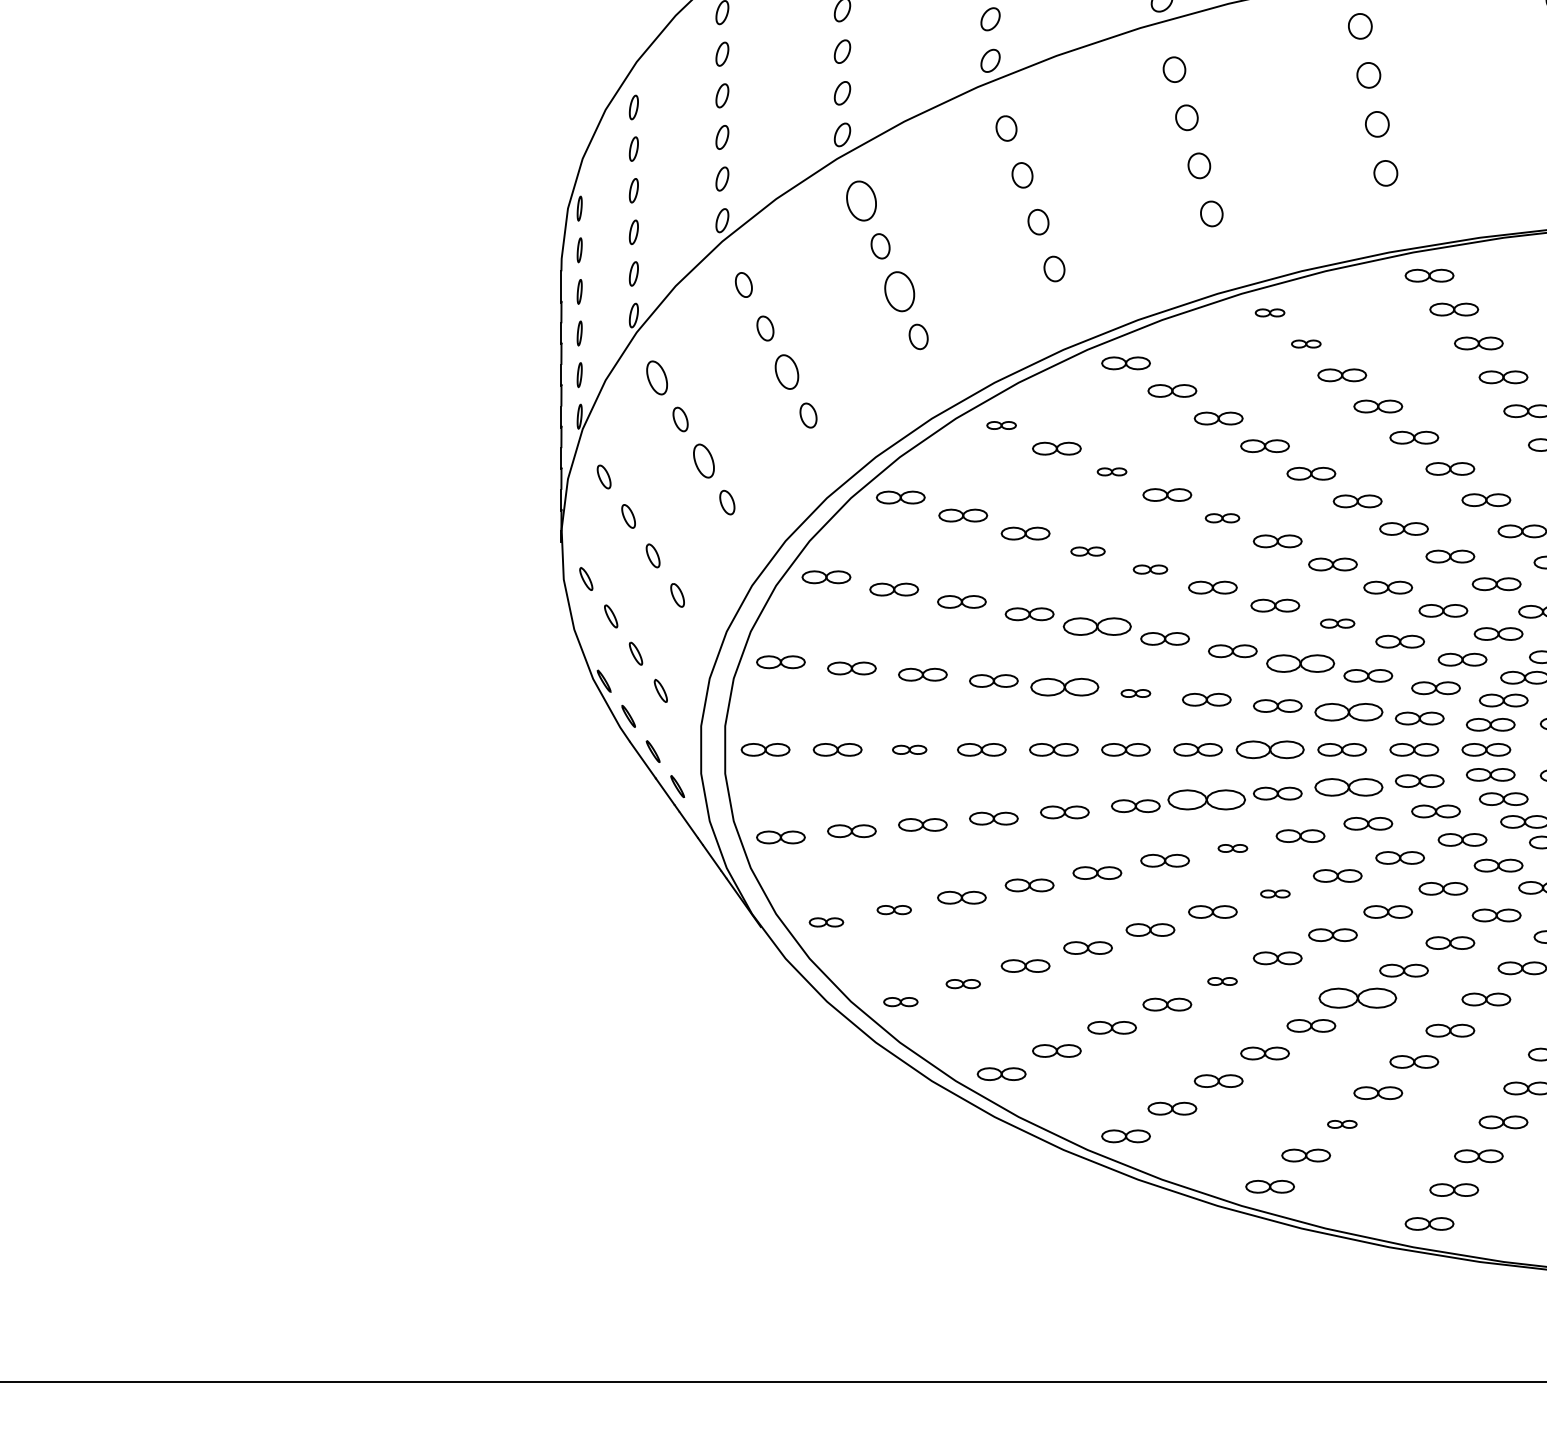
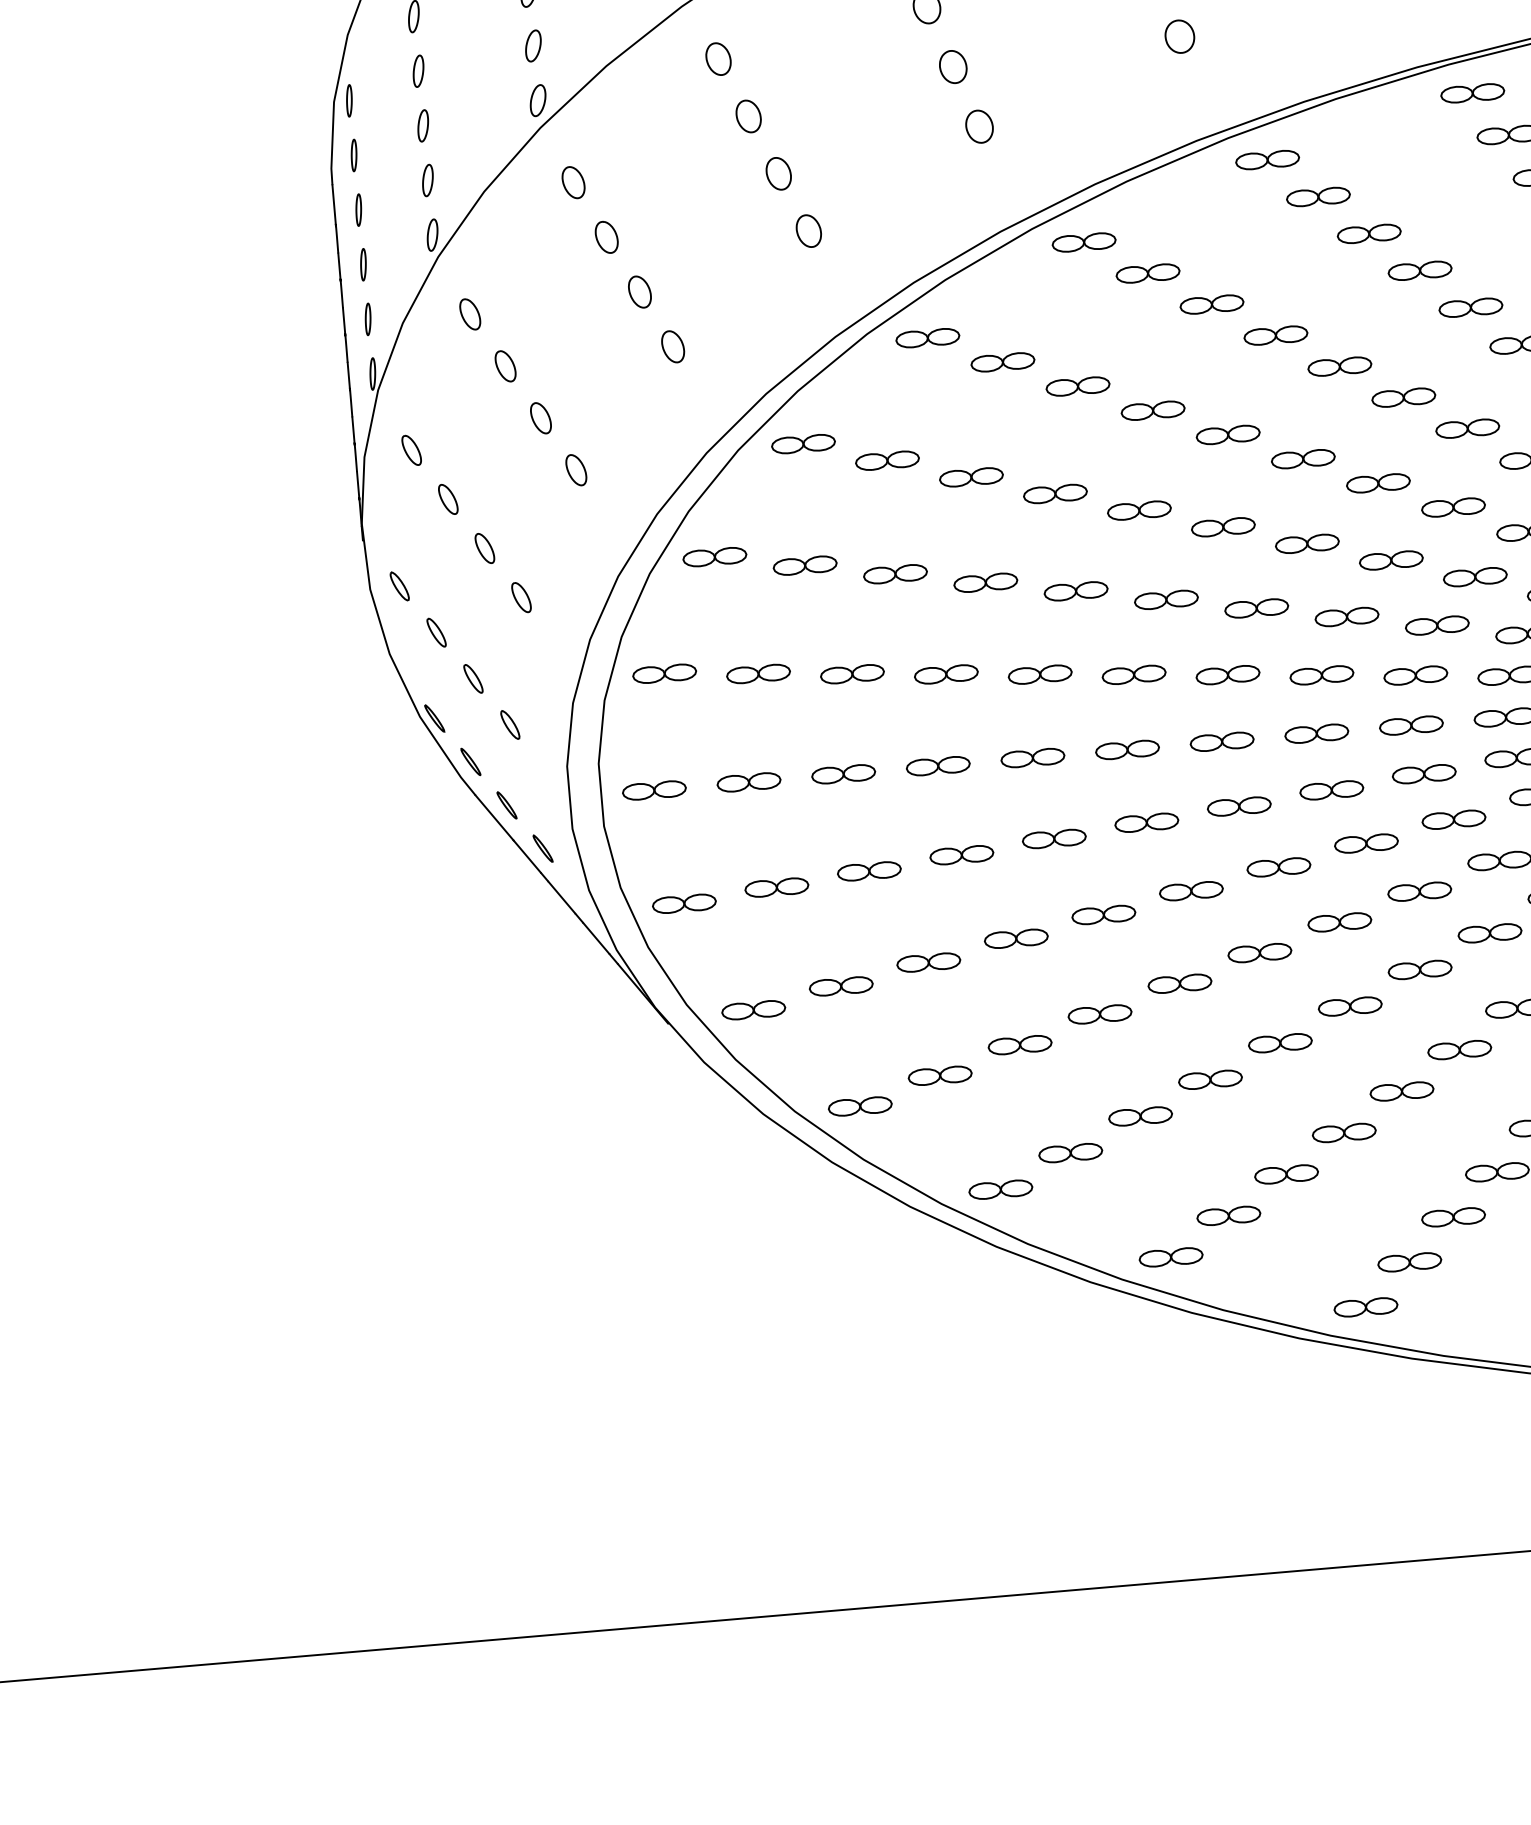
part: (861, 200) -> (718, 58), size x0.62
part: (899, 291) -> (778, 173), size x0.62
part: (1269, 312) -> (1266, 159), size x1.67
part: (1306, 343) -> (1318, 196), size x1.67
part: (786, 371) -> (639, 291), size x0.71
part: (657, 377) -> (470, 313), size x0.71
part: (1001, 425) -> (927, 338), size x1.67
part: (703, 460) -> (540, 417), size x0.71
part: (1111, 471) -> (1077, 386), size x1.67
part: (1222, 518) -> (1228, 435), size x1.43
part: (1087, 551) -> (1054, 493), size x1.43
part: (1150, 569) -> (1139, 510), size x1.43
part: (1337, 623) -> (1391, 560), size x1.43
part: (1097, 626) -> (1076, 591), size x0.71
part: (1300, 663) -> (1346, 616), size x0.71
part: (1064, 687) -> (1039, 674), size x0.71
part: (1135, 693) -> (1133, 674), size x1.67
part: (1348, 712) -> (1415, 675), size x0.71
part: (909, 749) -> (843, 773), size x1.43
part: (1269, 749) -> (1315, 733), size x0.71
part: (1348, 787) -> (1423, 774), size x0.71
part: (1206, 799) -> (1238, 806), size x0.62
part: (1232, 848) -> (1278, 867), size x1.67
part: (1275, 893) -> (1340, 921), size x1.67
part: (894, 909) -> (841, 985), size x1.43
part: (826, 922) -> (753, 1010), size x1.43
part: (1222, 981) -> (1280, 1043), size x1.67
part: (963, 983) -> (940, 1074), size x1.43
part: (1357, 998) -> (1459, 1050), size x0.62
part: (900, 1001) -> (859, 1105), size x1.43
part: (1342, 1124) -> (1453, 1217), size x1.67

